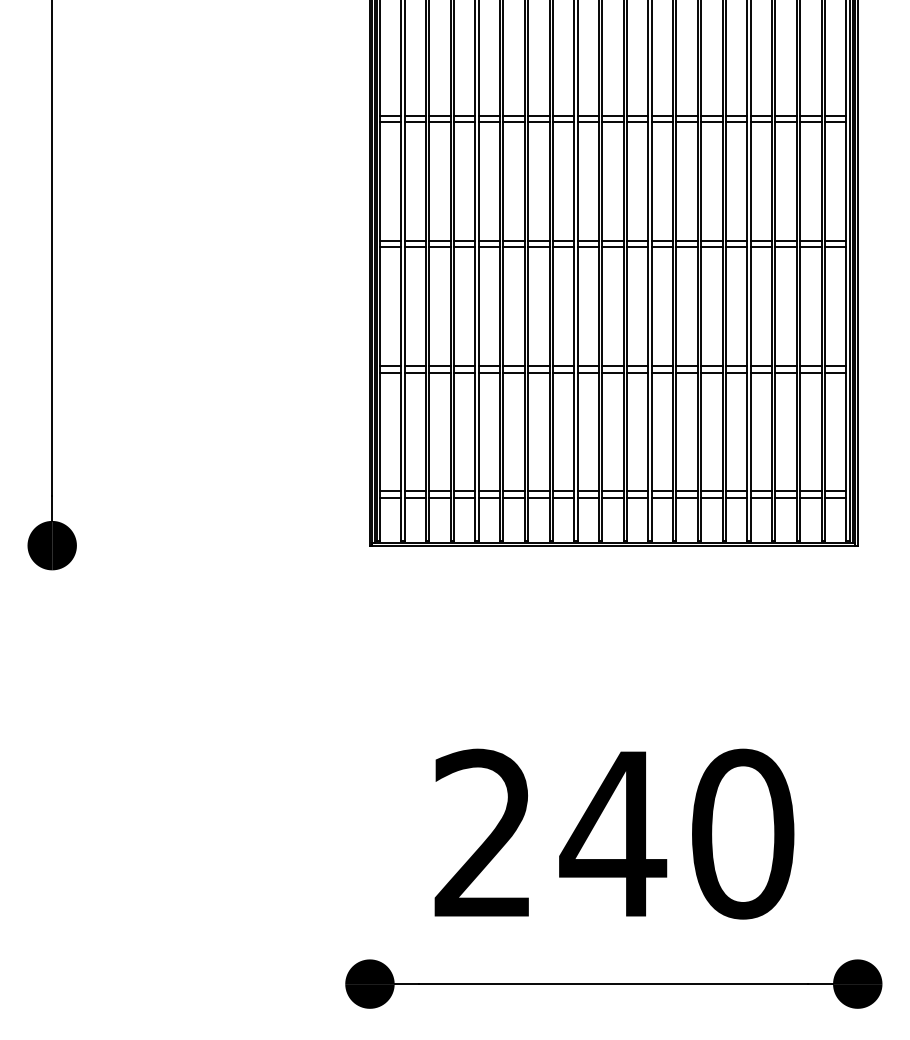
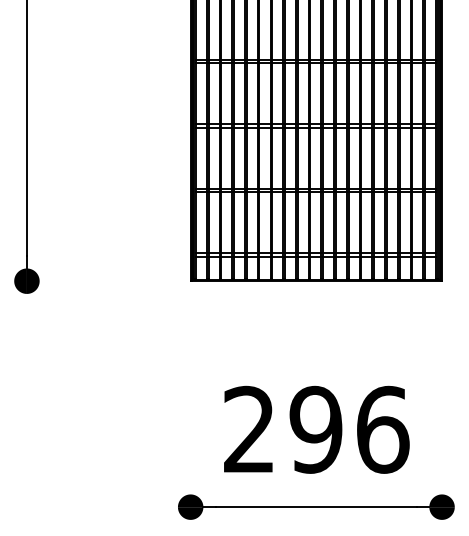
text: (676, 833) -> (348, 429), 240 -> 296

